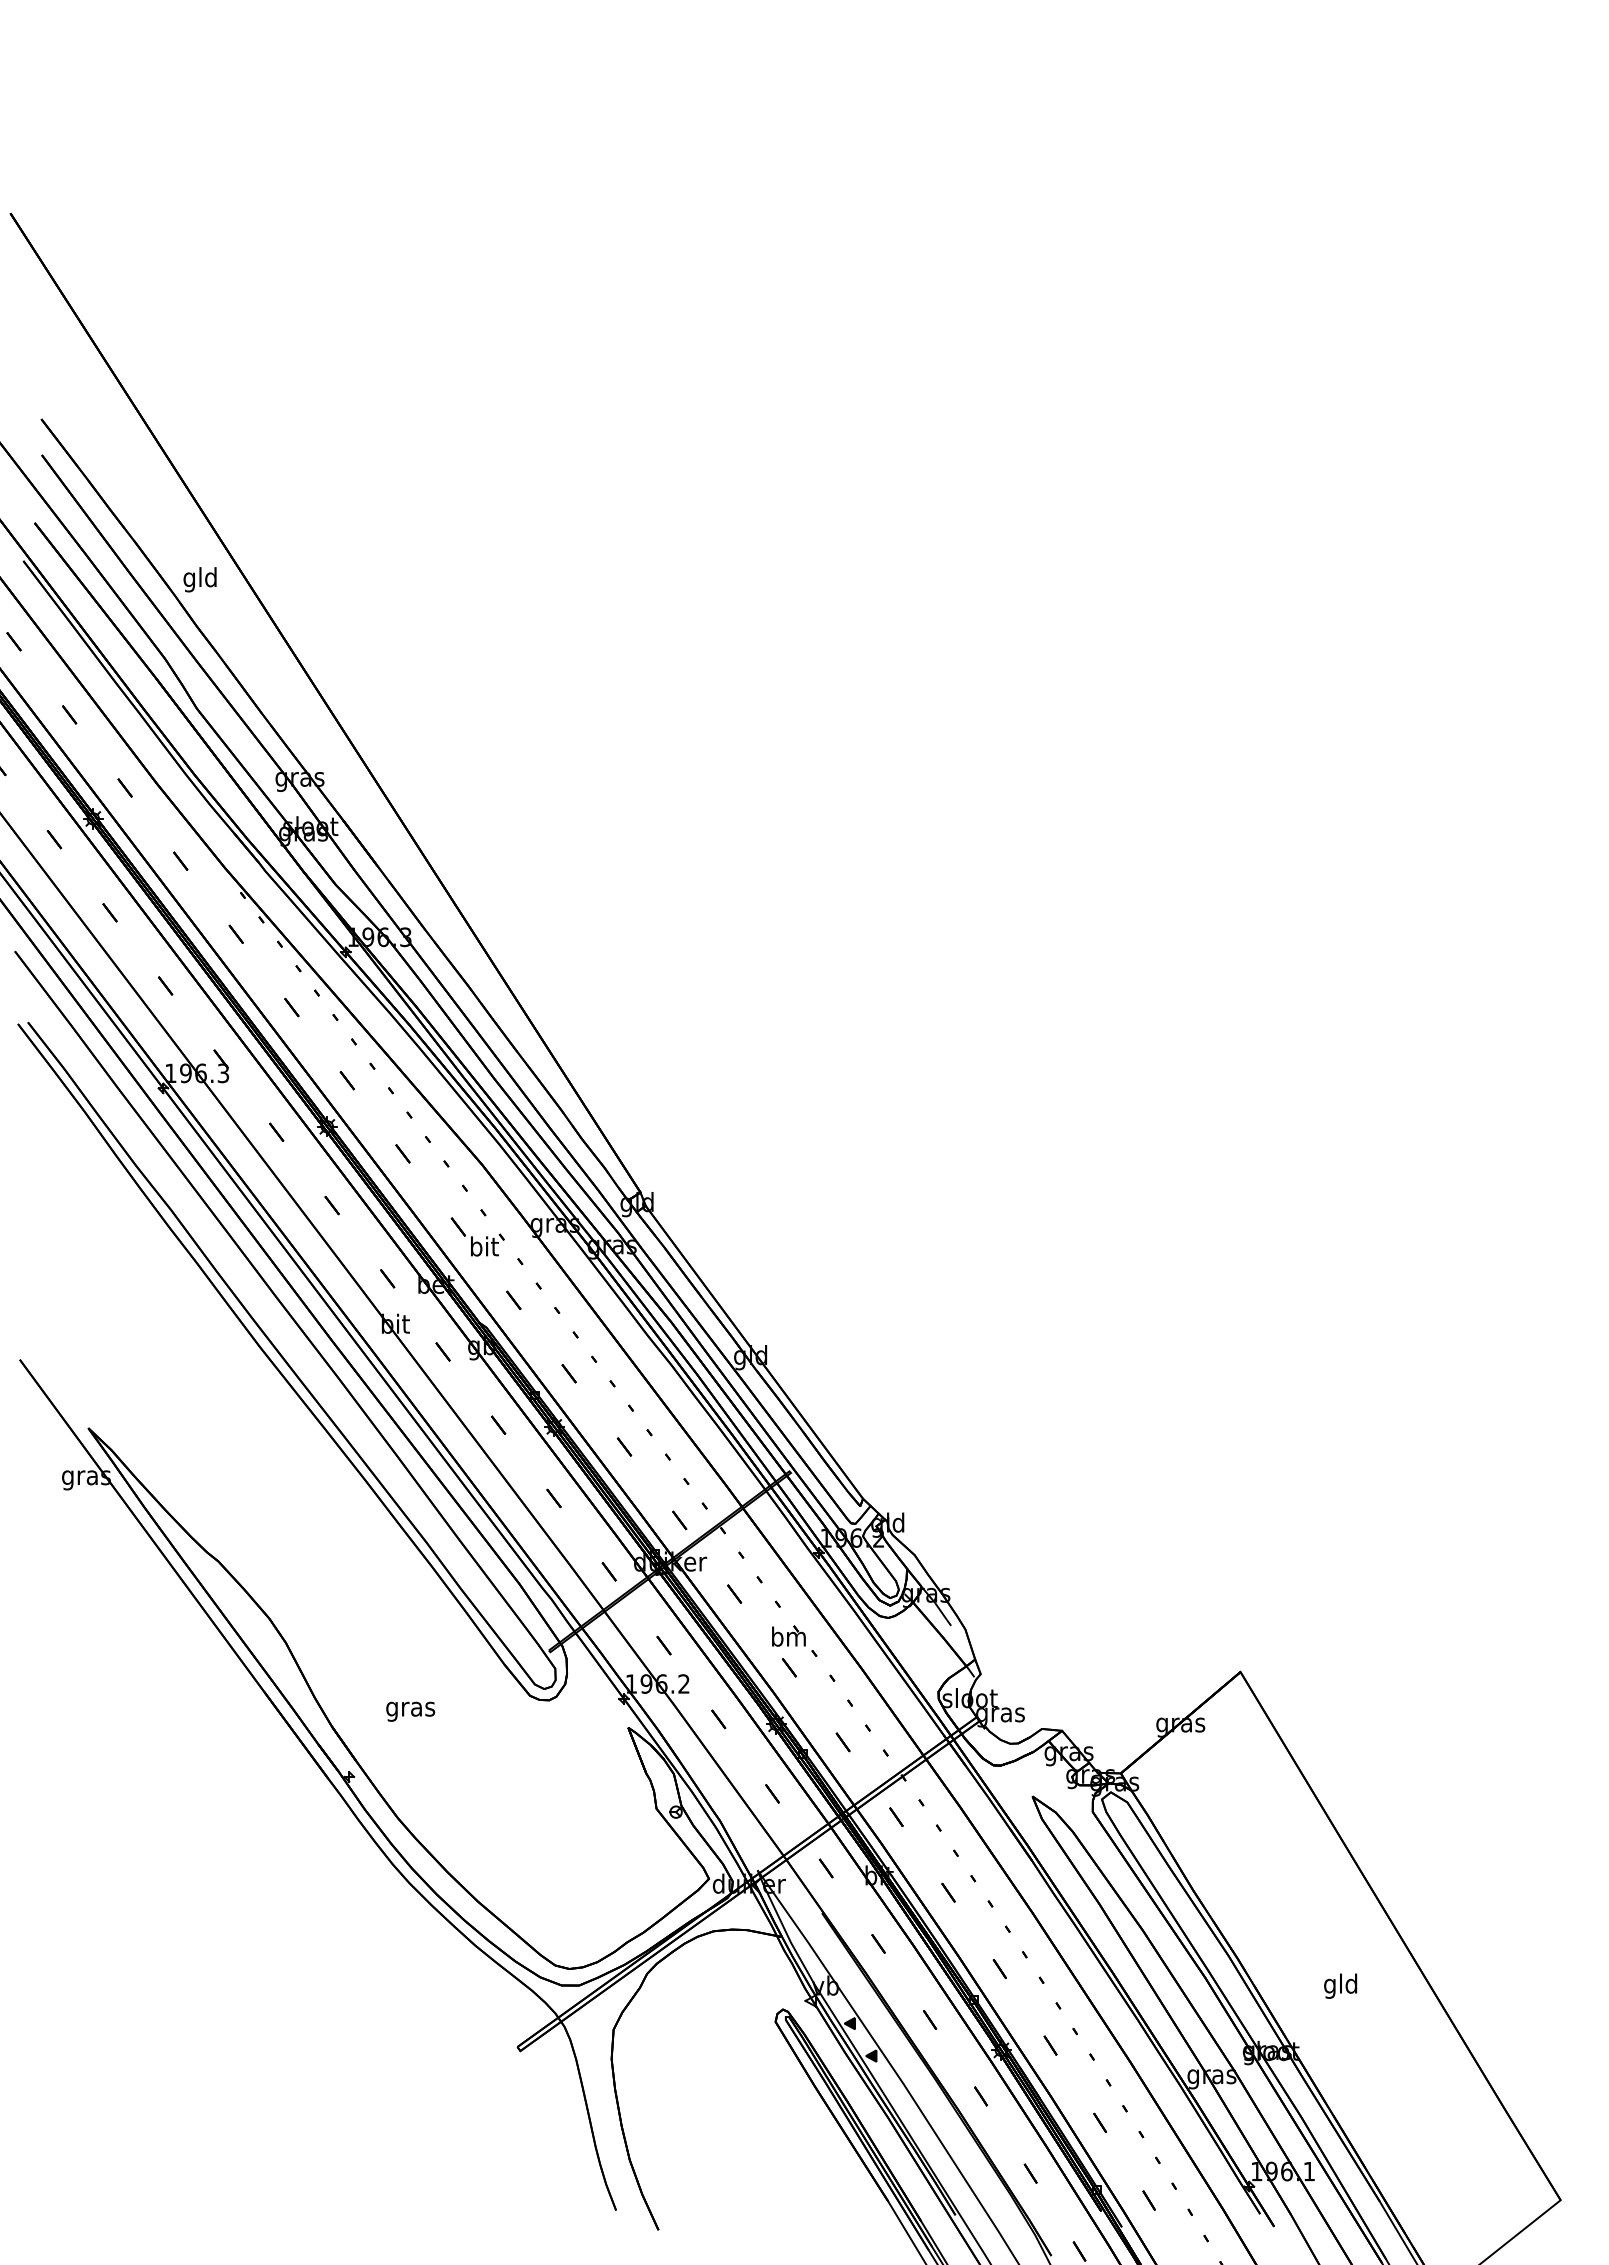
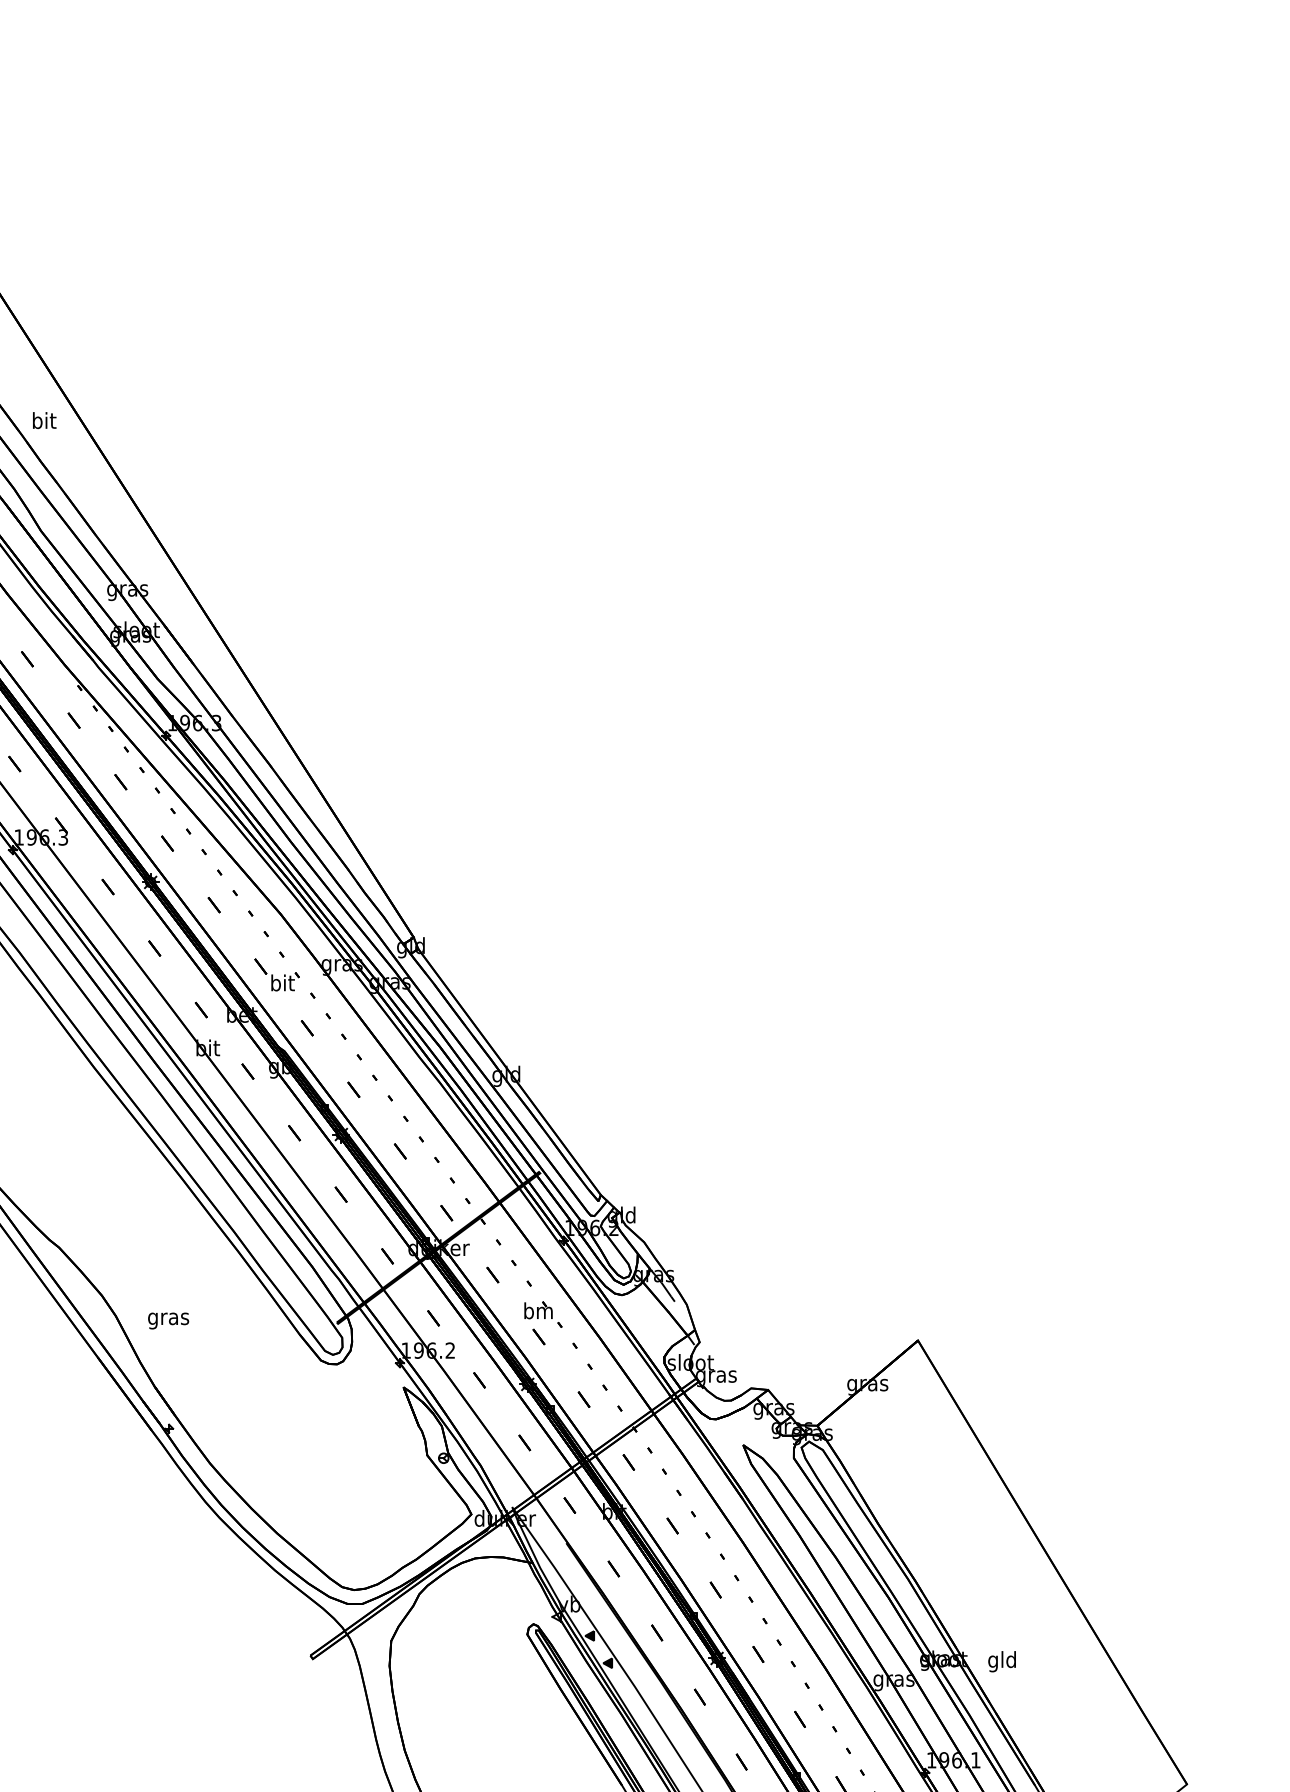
text: (199, 579) -> (43, 422), gld -> bit
text: (410, 1711) -> (168, 1320), moved
text: (1340, 1985) -> (1002, 1661), moved

